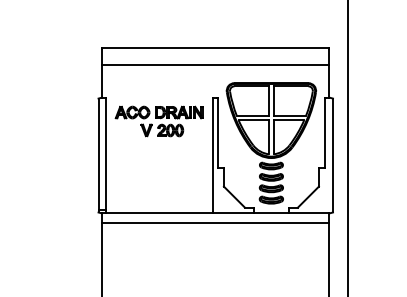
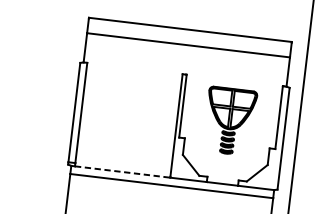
part: (158, 121) -> (131, 89), removed
part: (271, 143) -> (229, 121), size x0.6
line: (160, 213) -> (123, 172), solid -> dashed

